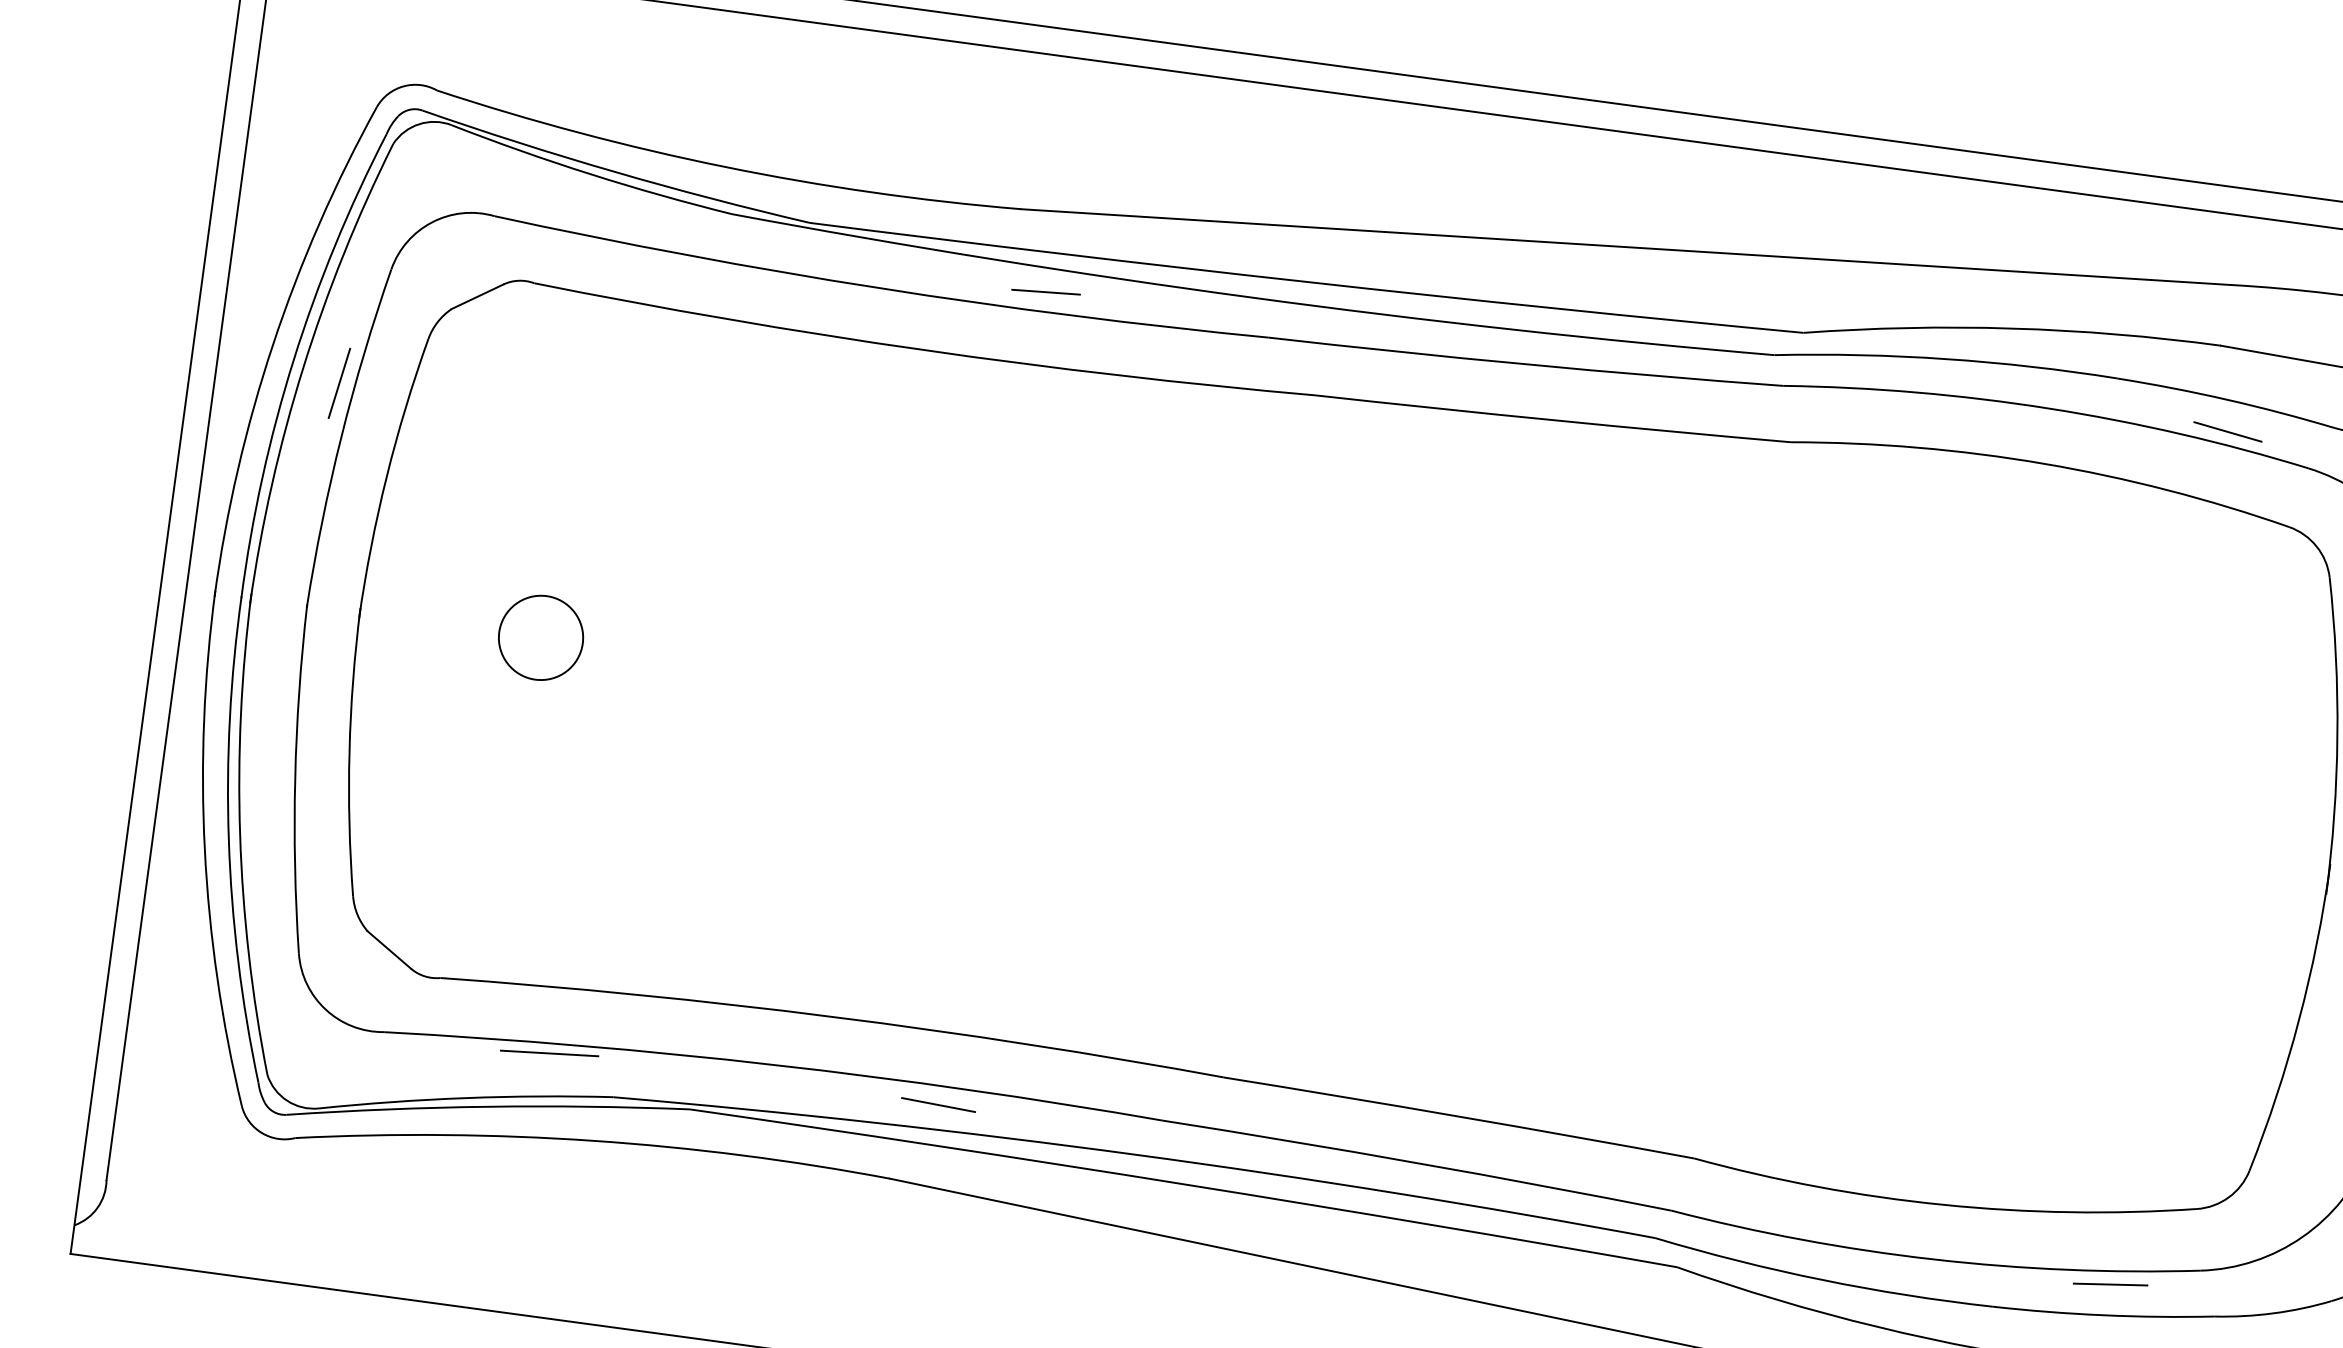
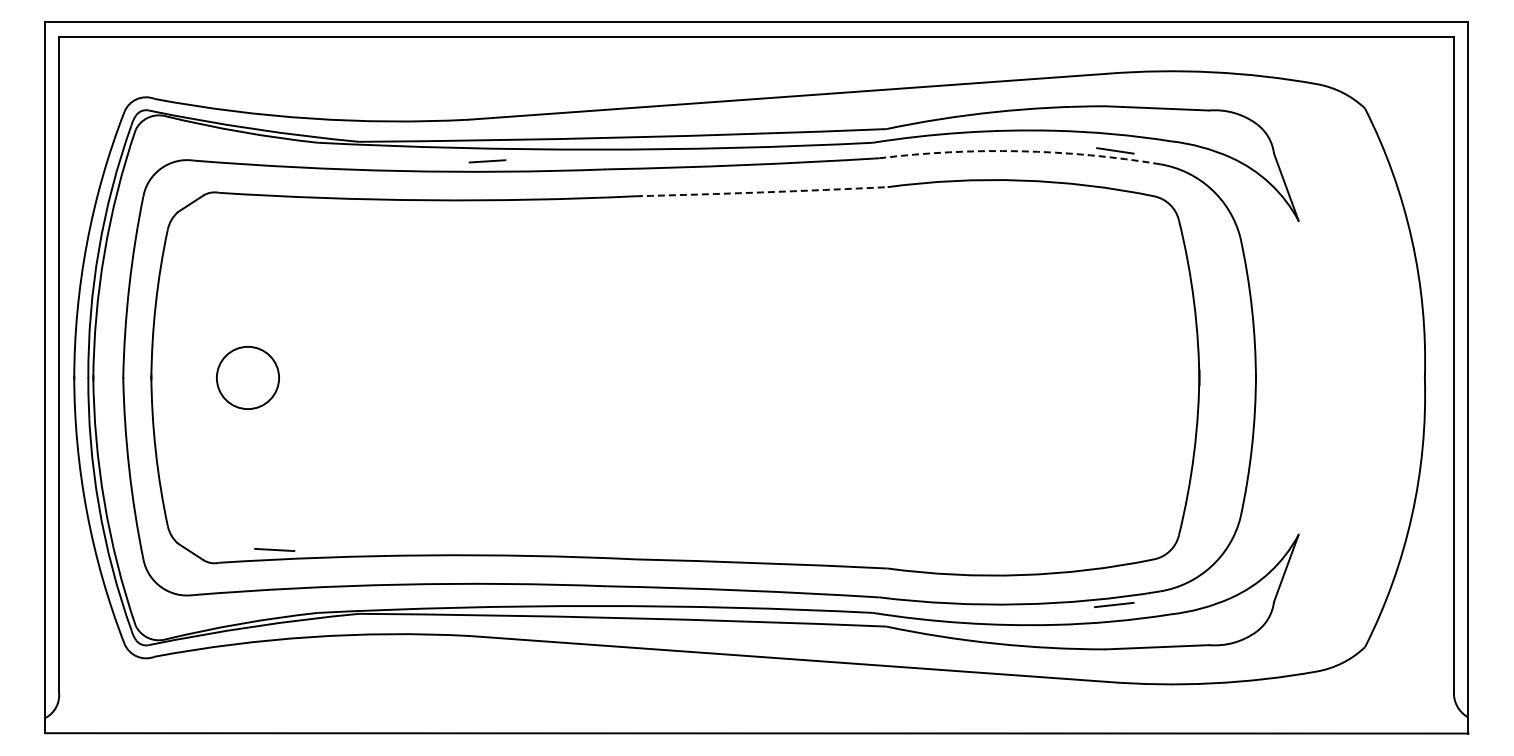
line: (339, 382) -> (124, 258), removed
arc: (2049, 409) -> (1020, 151), solid -> dashed
arc: (1552, 420) -> (761, 192), solid -> dashed
circle: (540, 637) -> (247, 377), size x1.4
line: (549, 1053) -> (281, 594), removed
line: (938, 1104) -> (274, 549), moved

